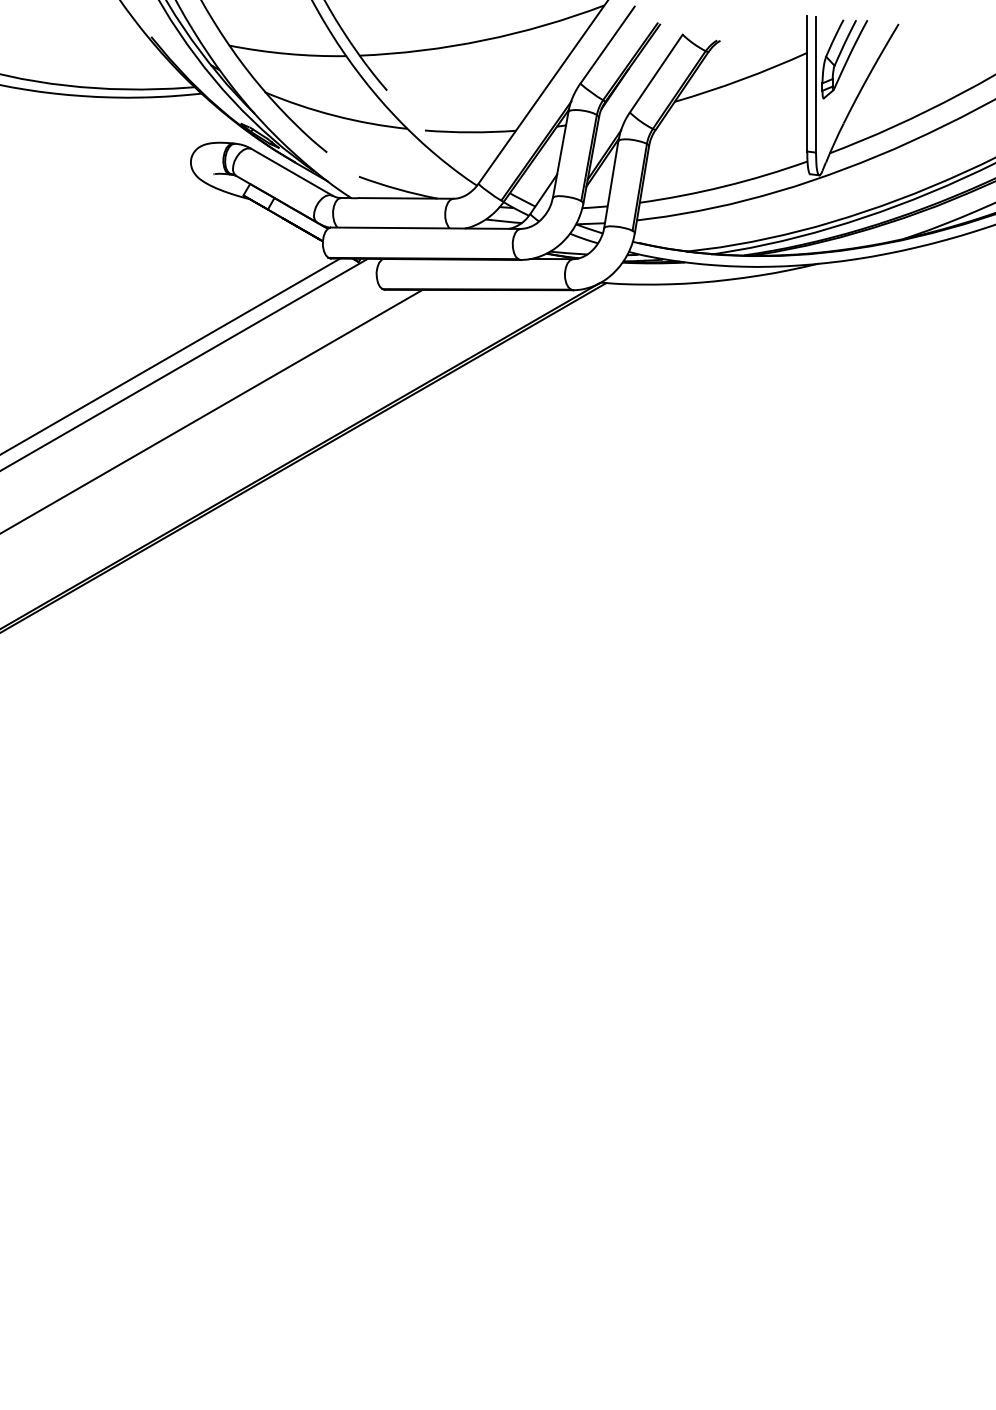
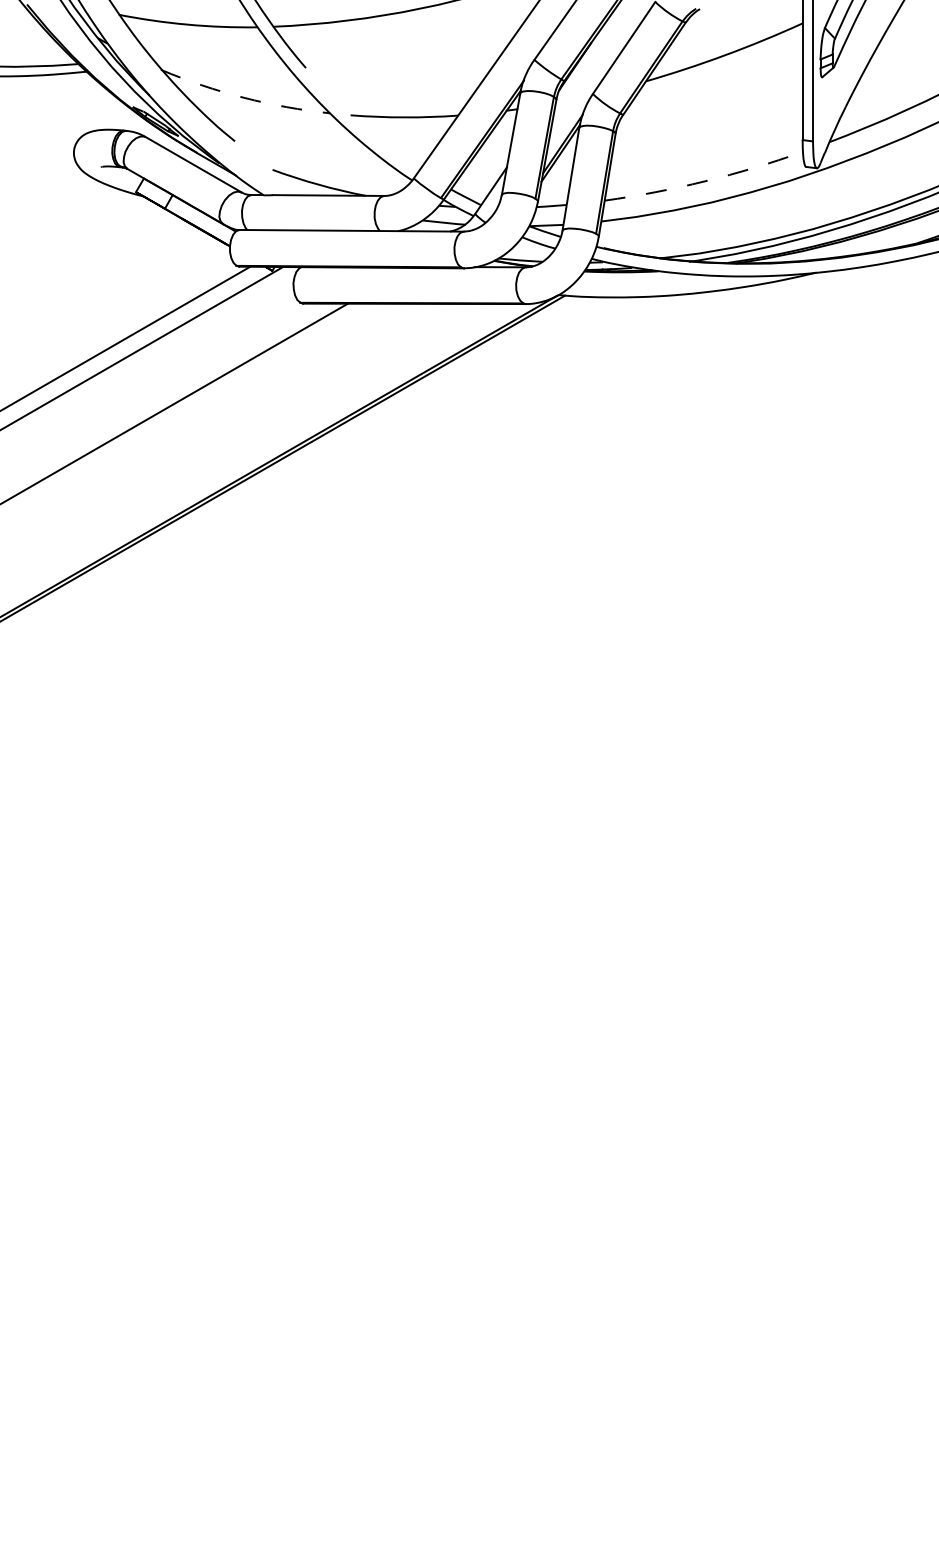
arc: (334, 115) -> (243, 97), solid -> dashed
arc: (724, 186) -> (704, 181), solid -> dashed

